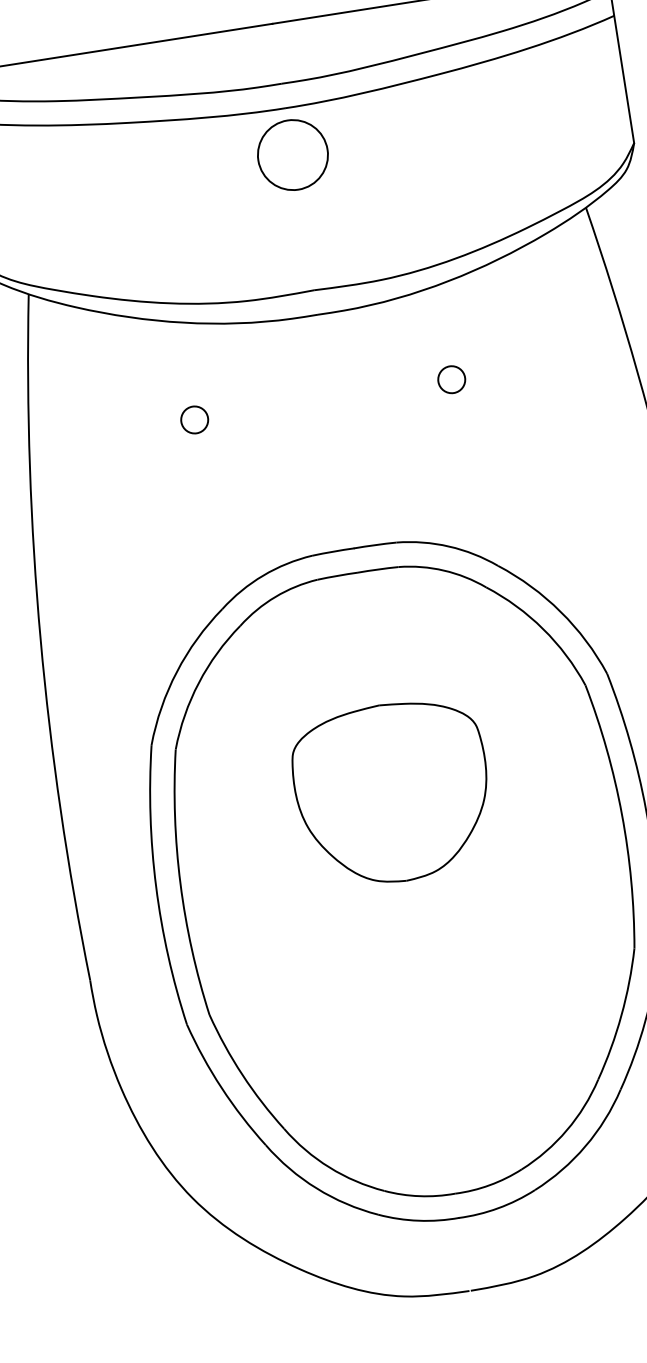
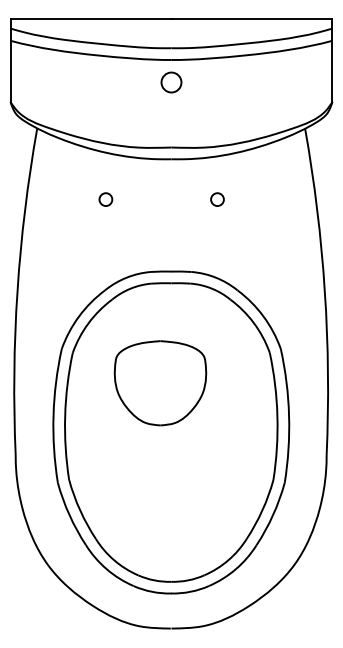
circle: (292, 155) -> (171, 82), size x0.6
circle: (451, 379) -> (217, 199), moved
part: (392, 793) -> (160, 383), moved

